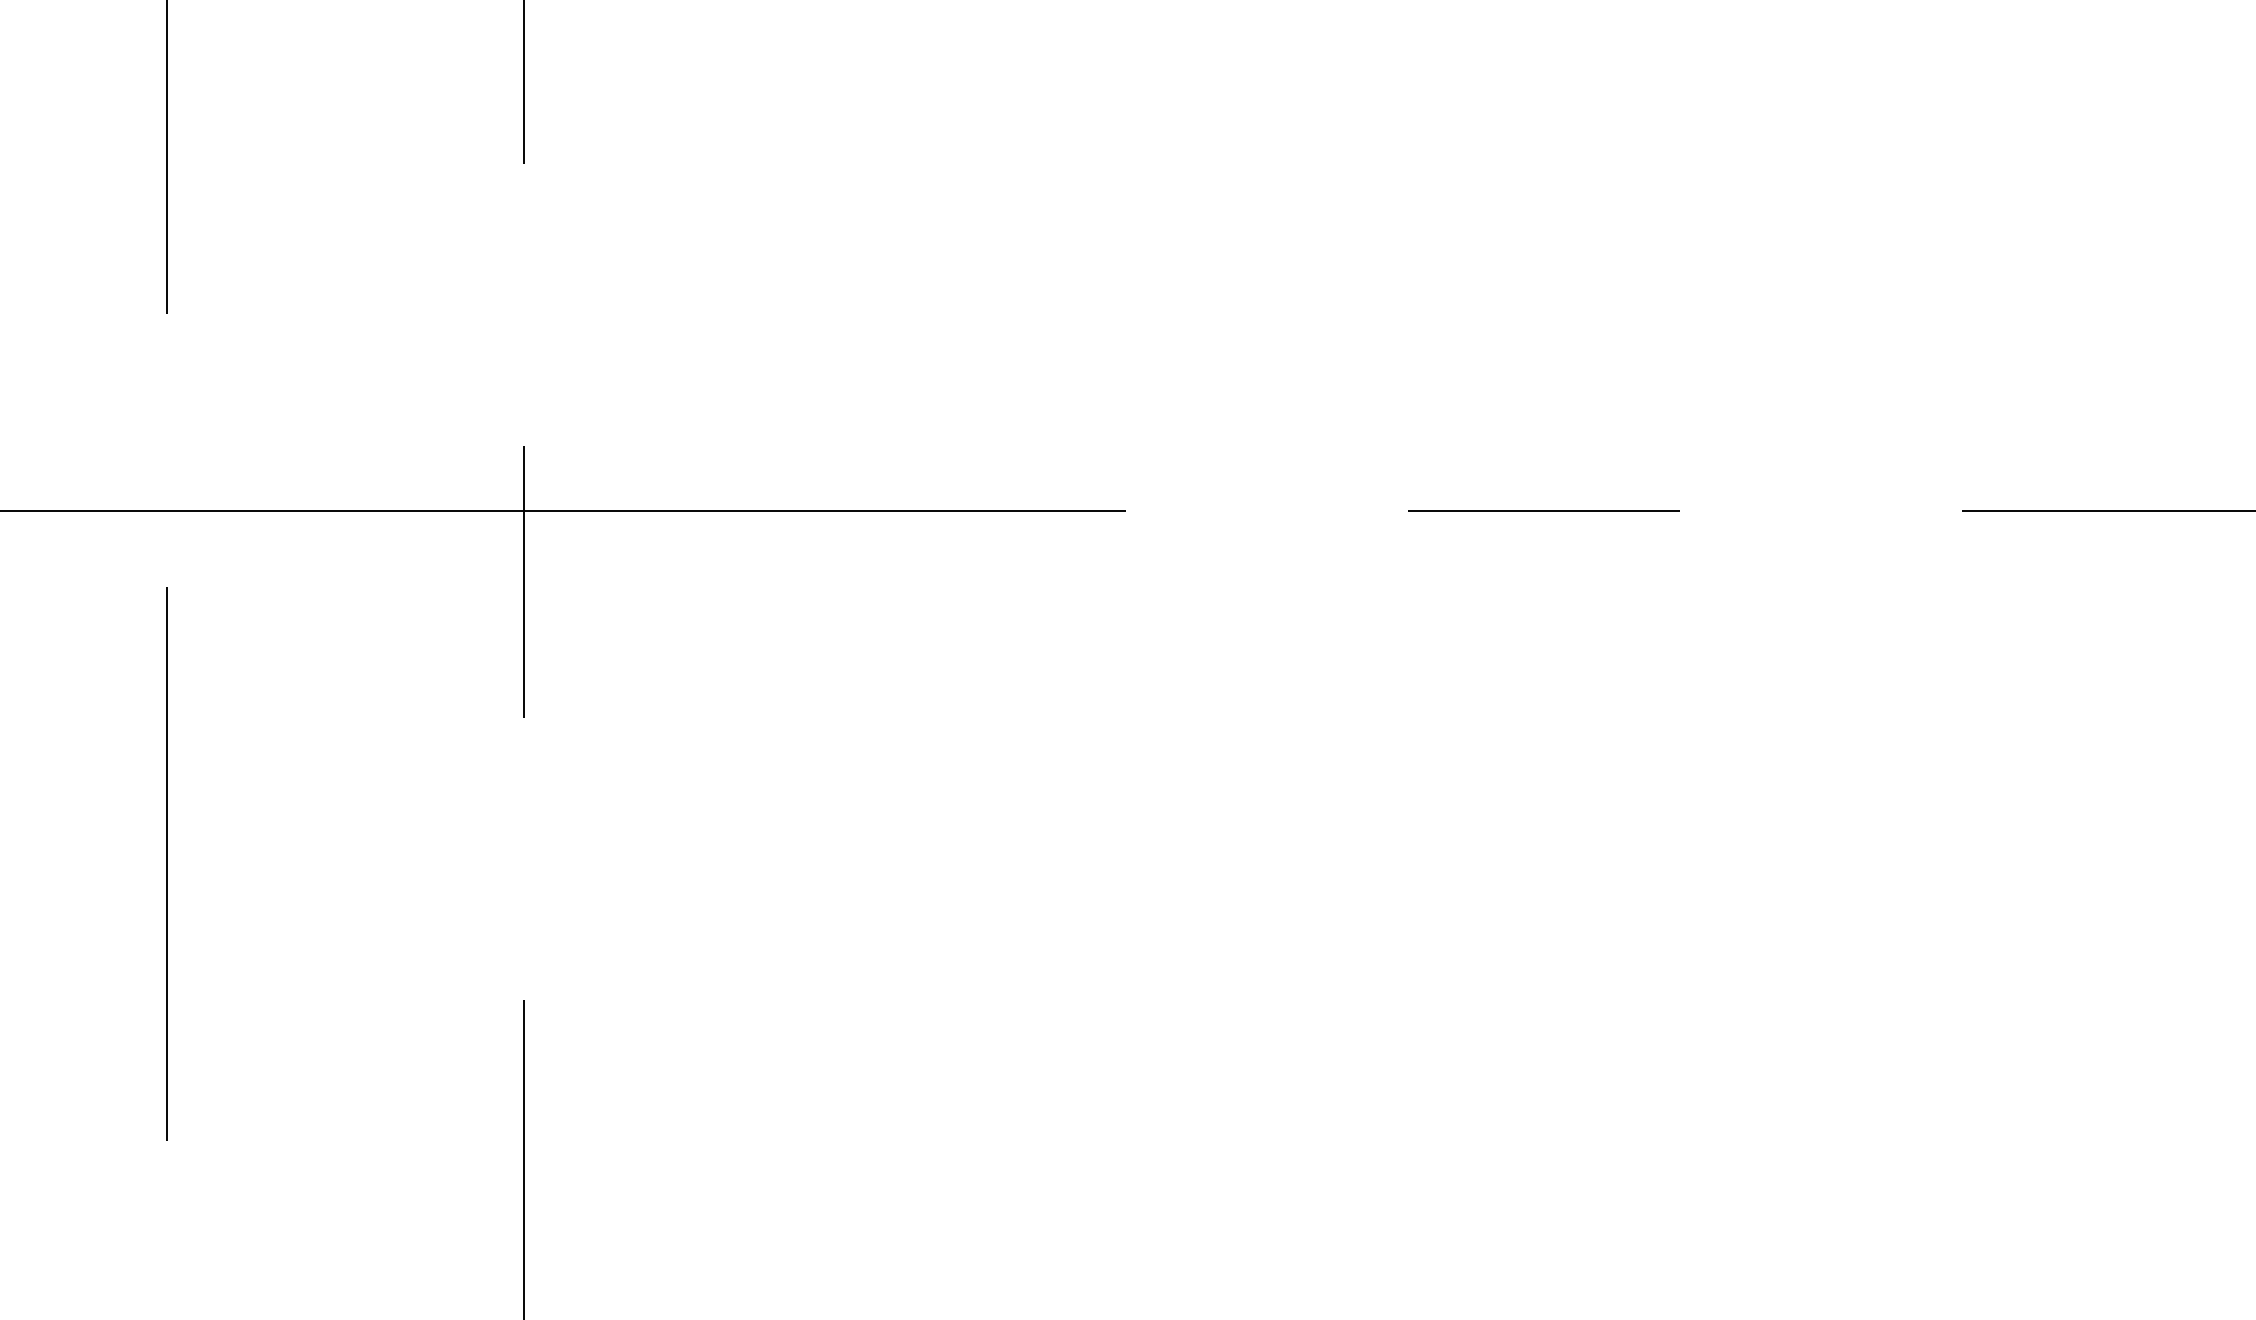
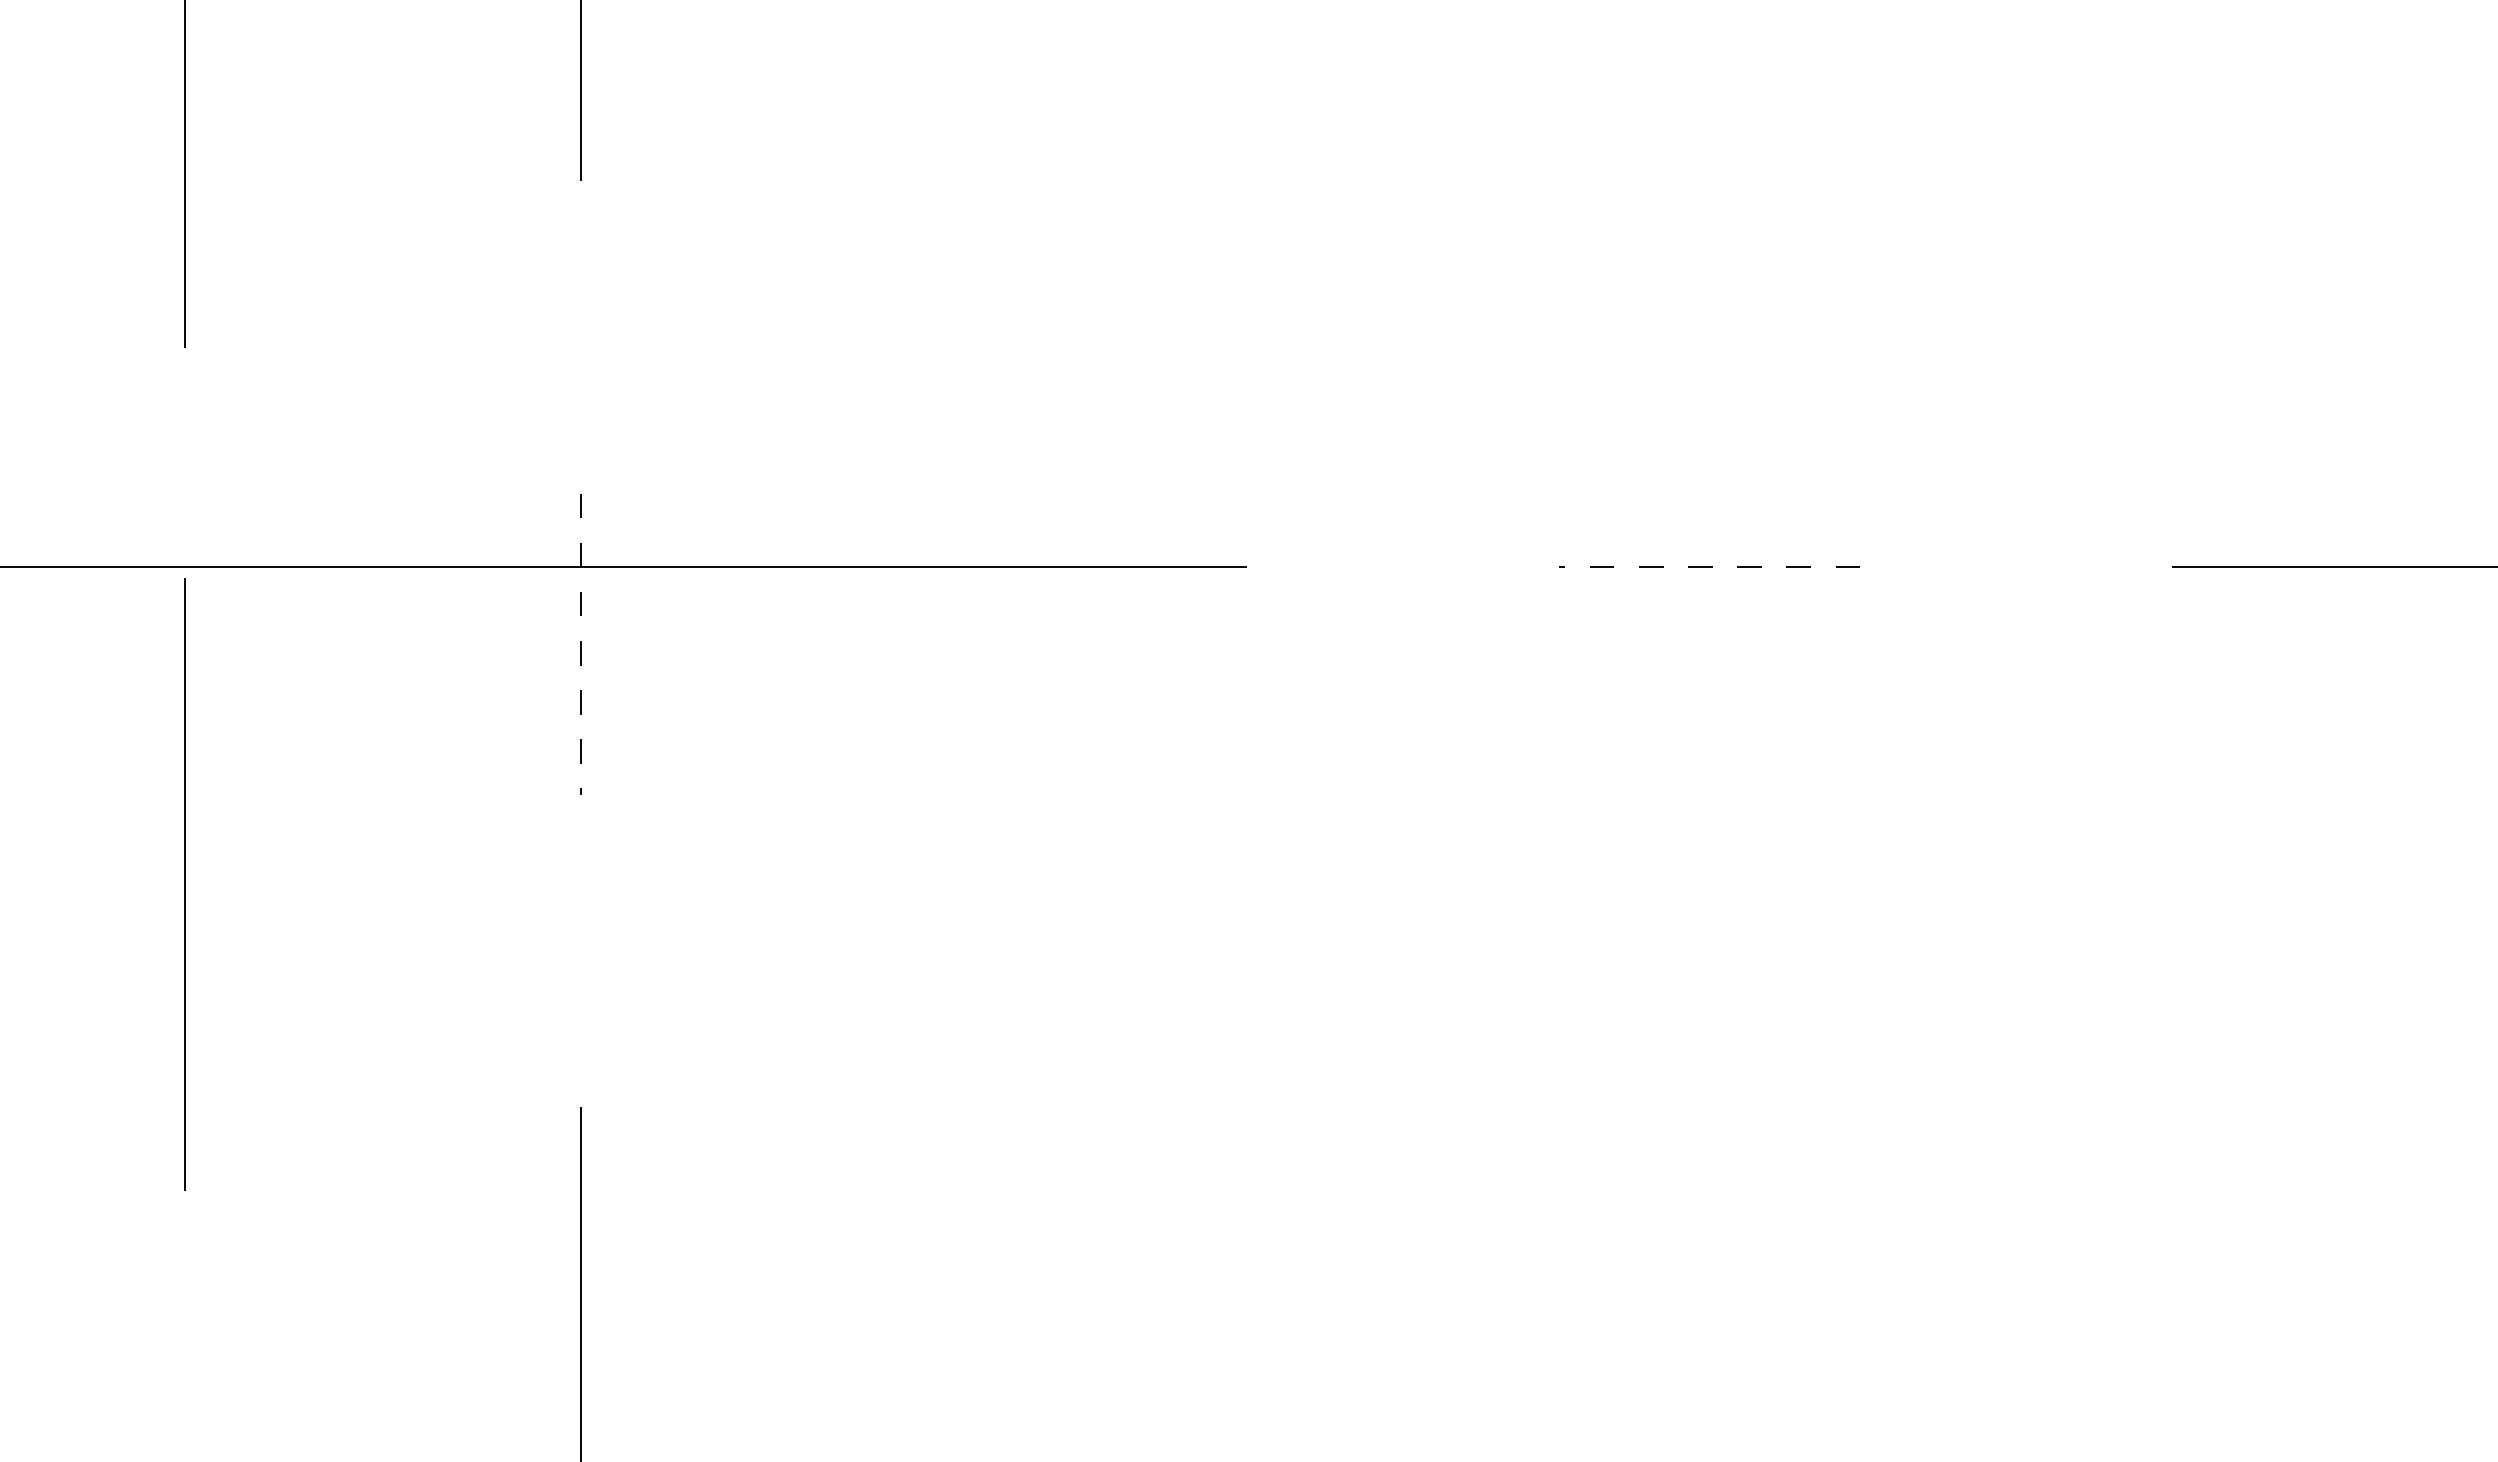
line: (1543, 511) -> (1709, 566), solid -> dashed
line: (524, 581) -> (580, 644), solid -> dashed
line: (166, 863) -> (184, 884), moved

